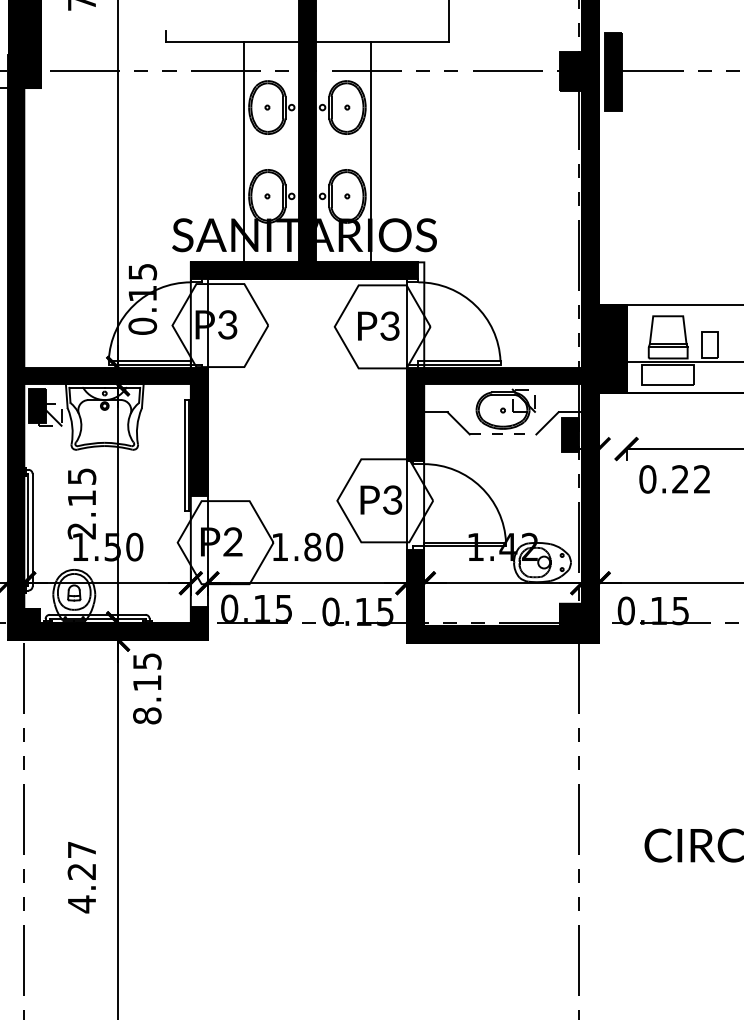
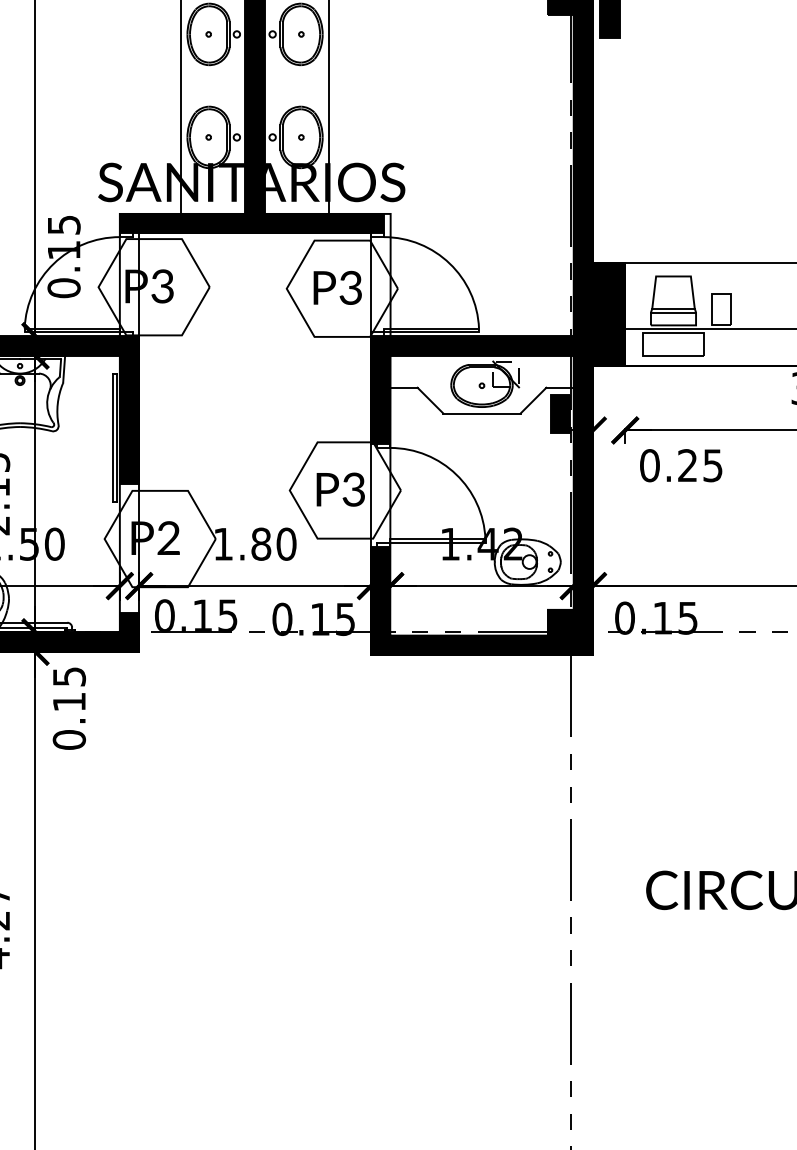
line: (503, 434) -> (482, 413), dashed -> solid
text: (702, 479) -> (713, 465), 0.22 -> 0.25
text: (147, 715) -> (69, 739), 8.15 -> 0.15

